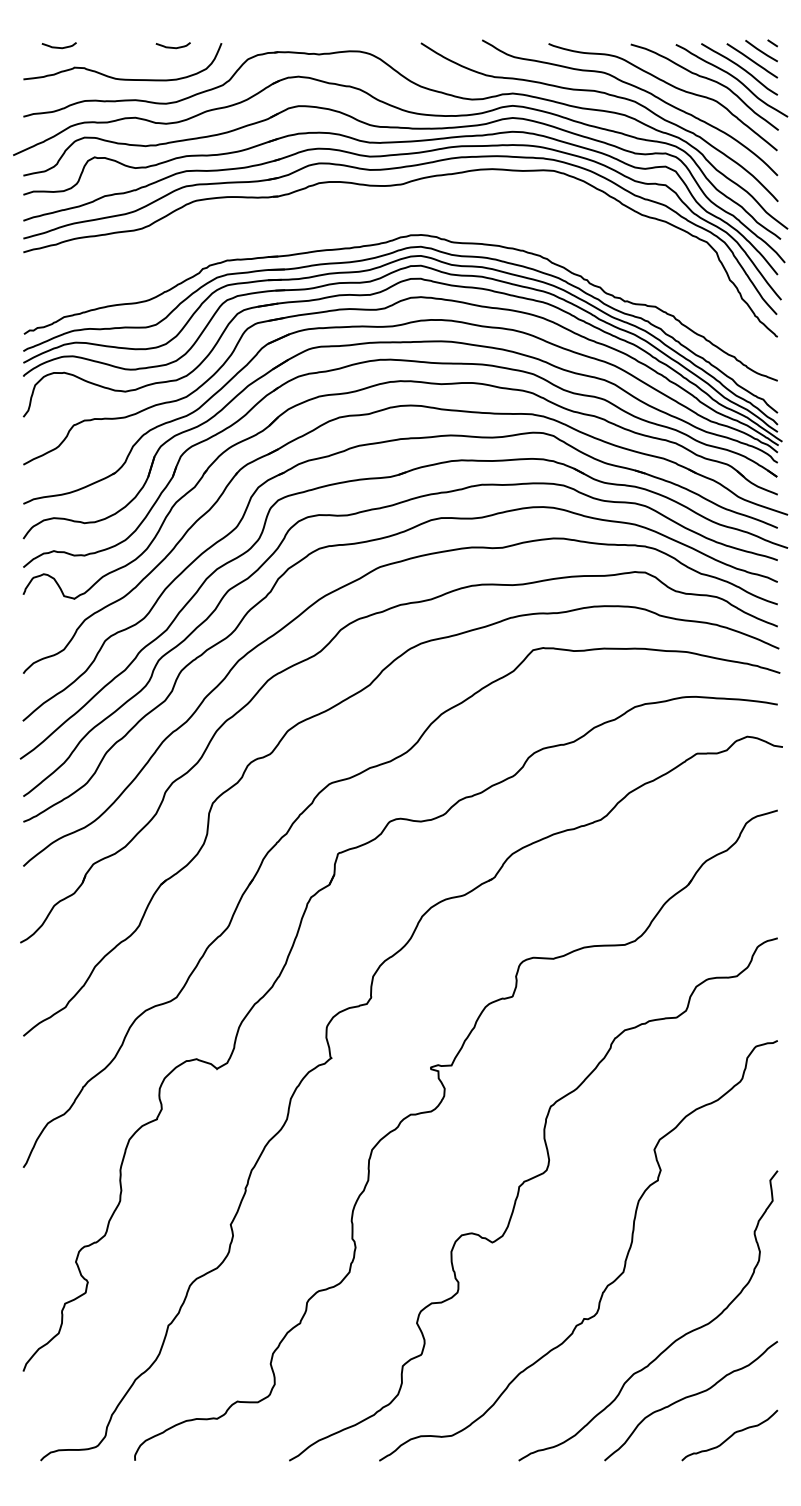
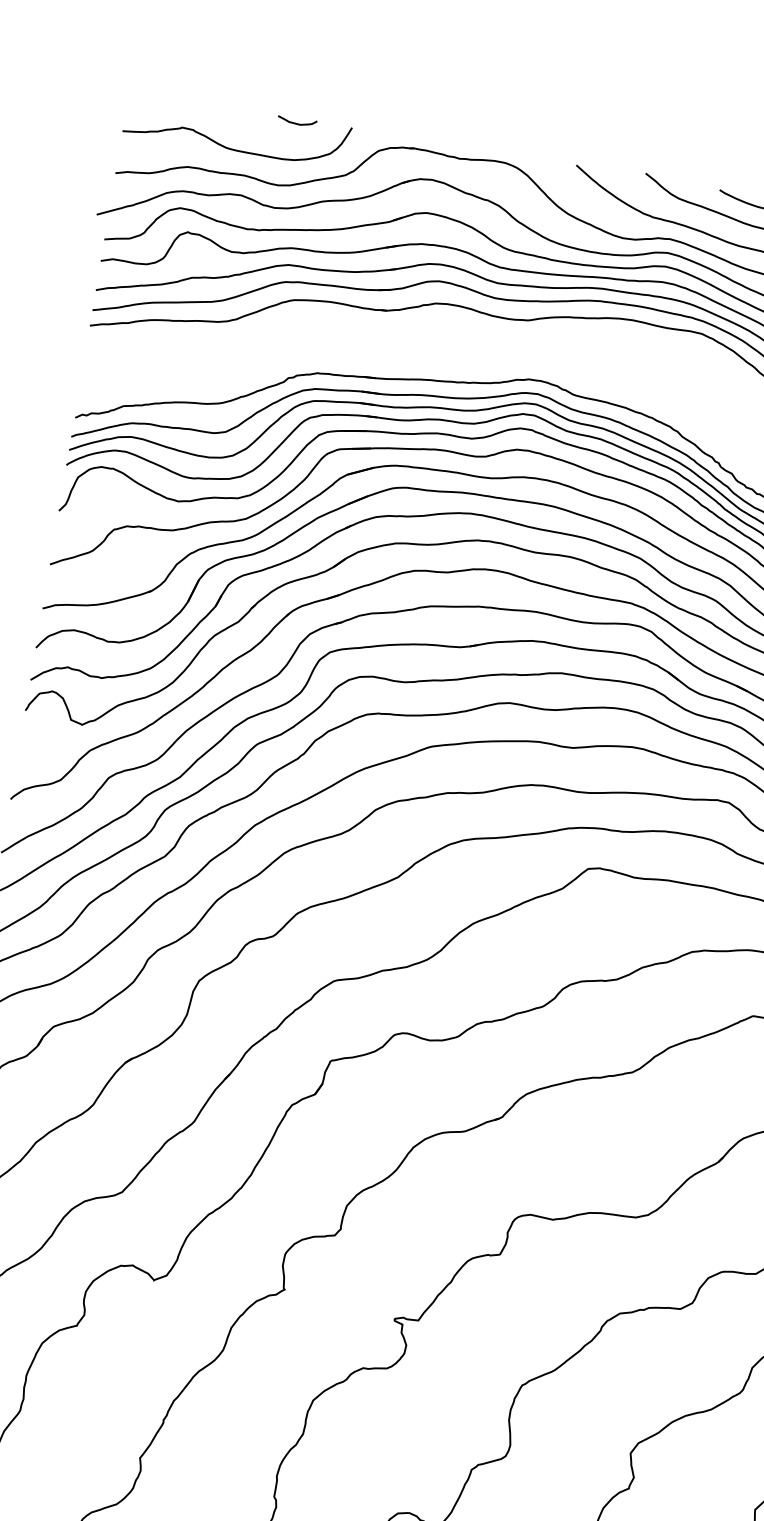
curve: (57, 46) -> (167, 100), removed

